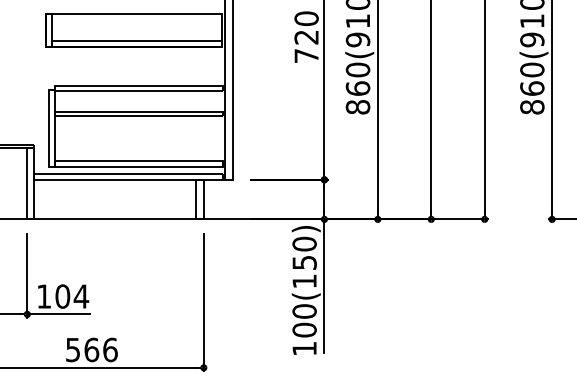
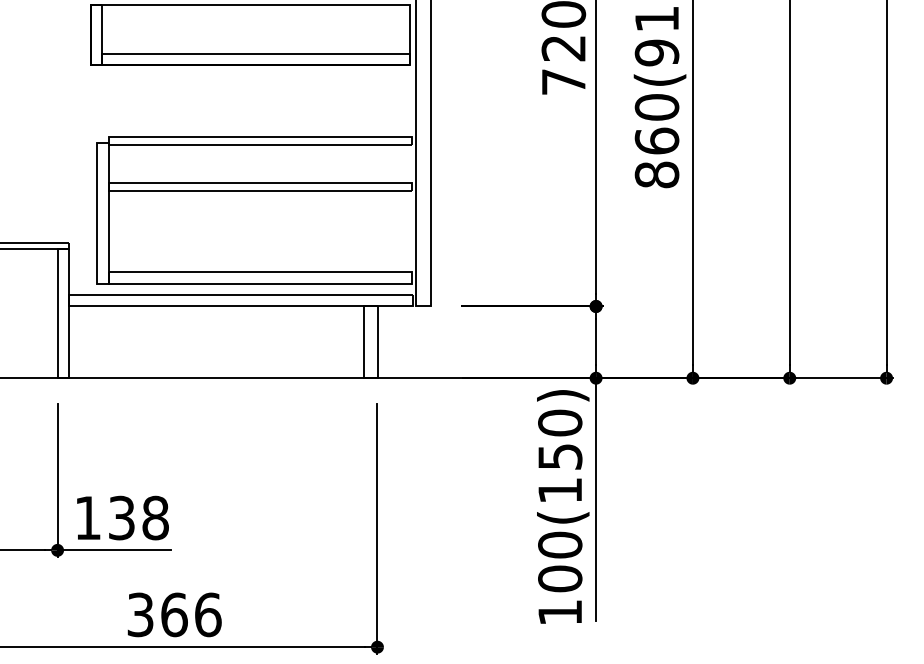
text: (72, 296) -> (139, 517), 104 -> 138
text: (73, 349) -> (141, 614), 566 -> 366

